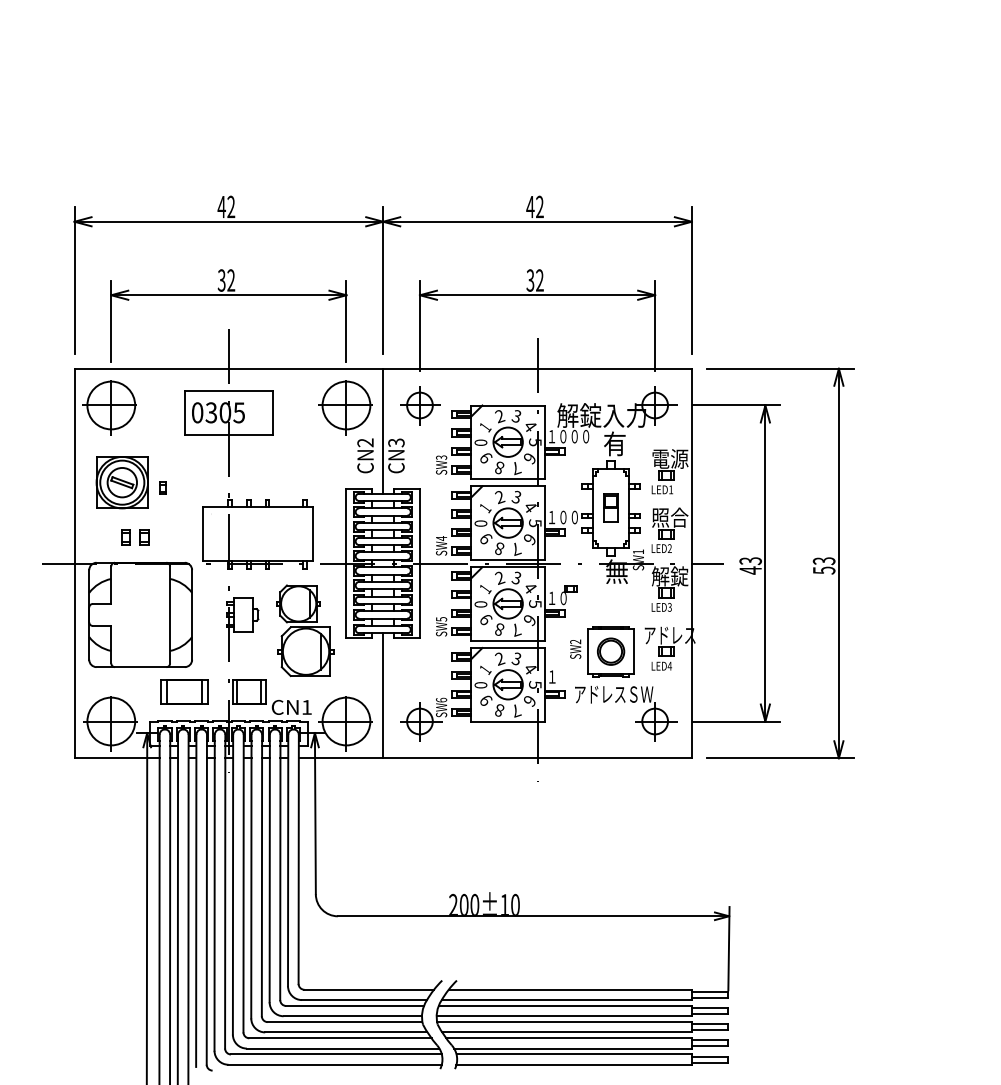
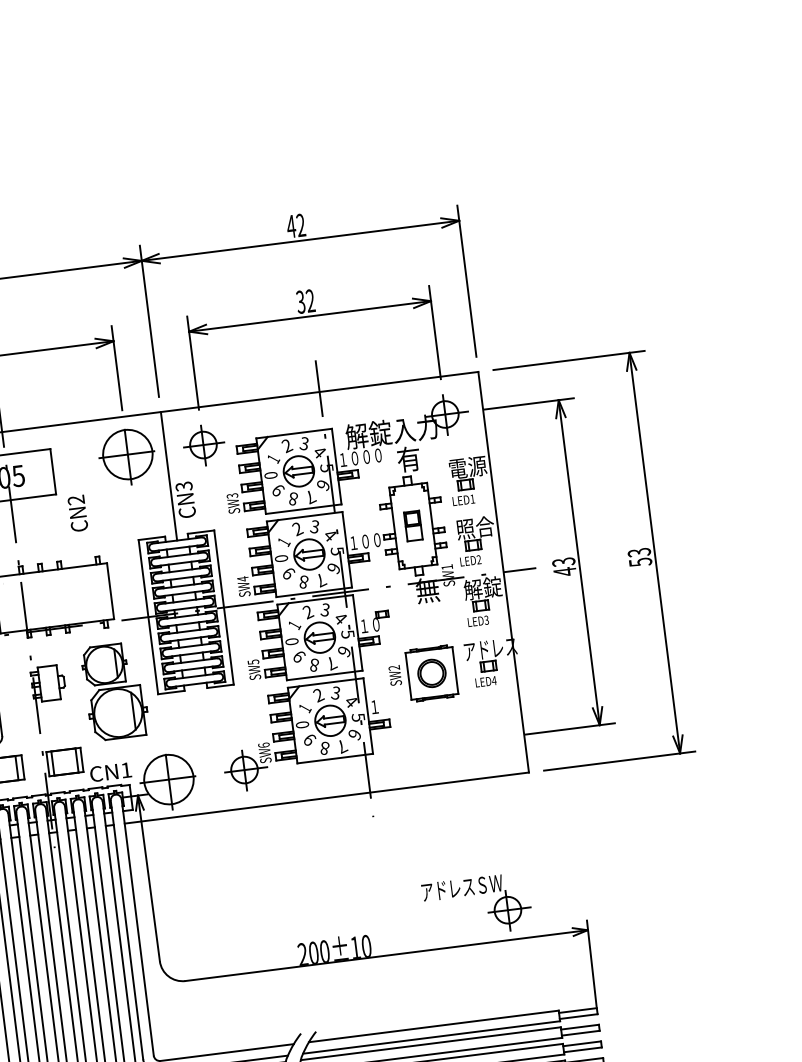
text: (365, 455) -> (77, 513), moved
line: (383, 695) -> (203, 748), removed
part: (625, 702) -> (474, 894), moved

